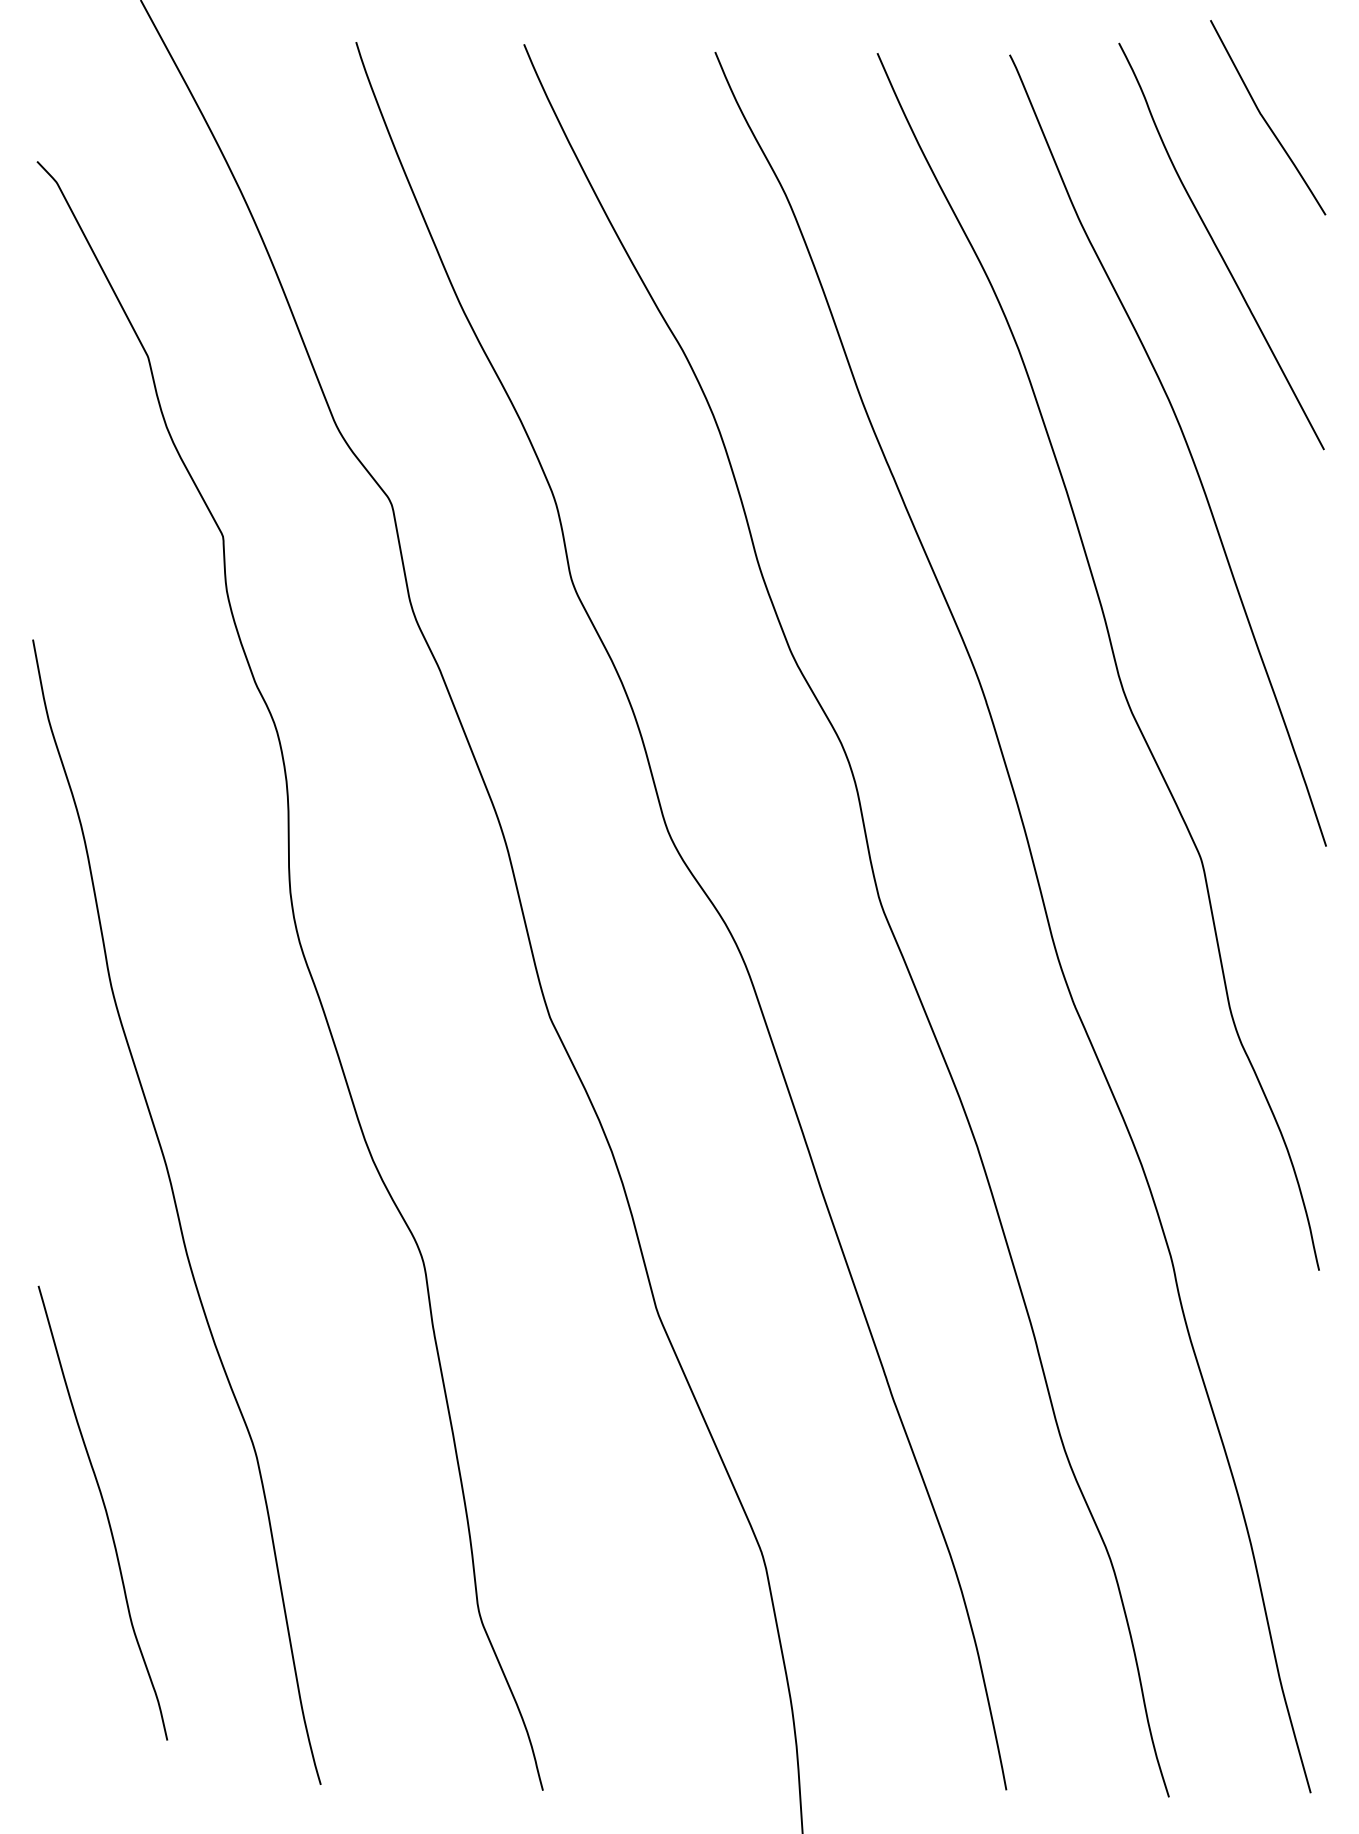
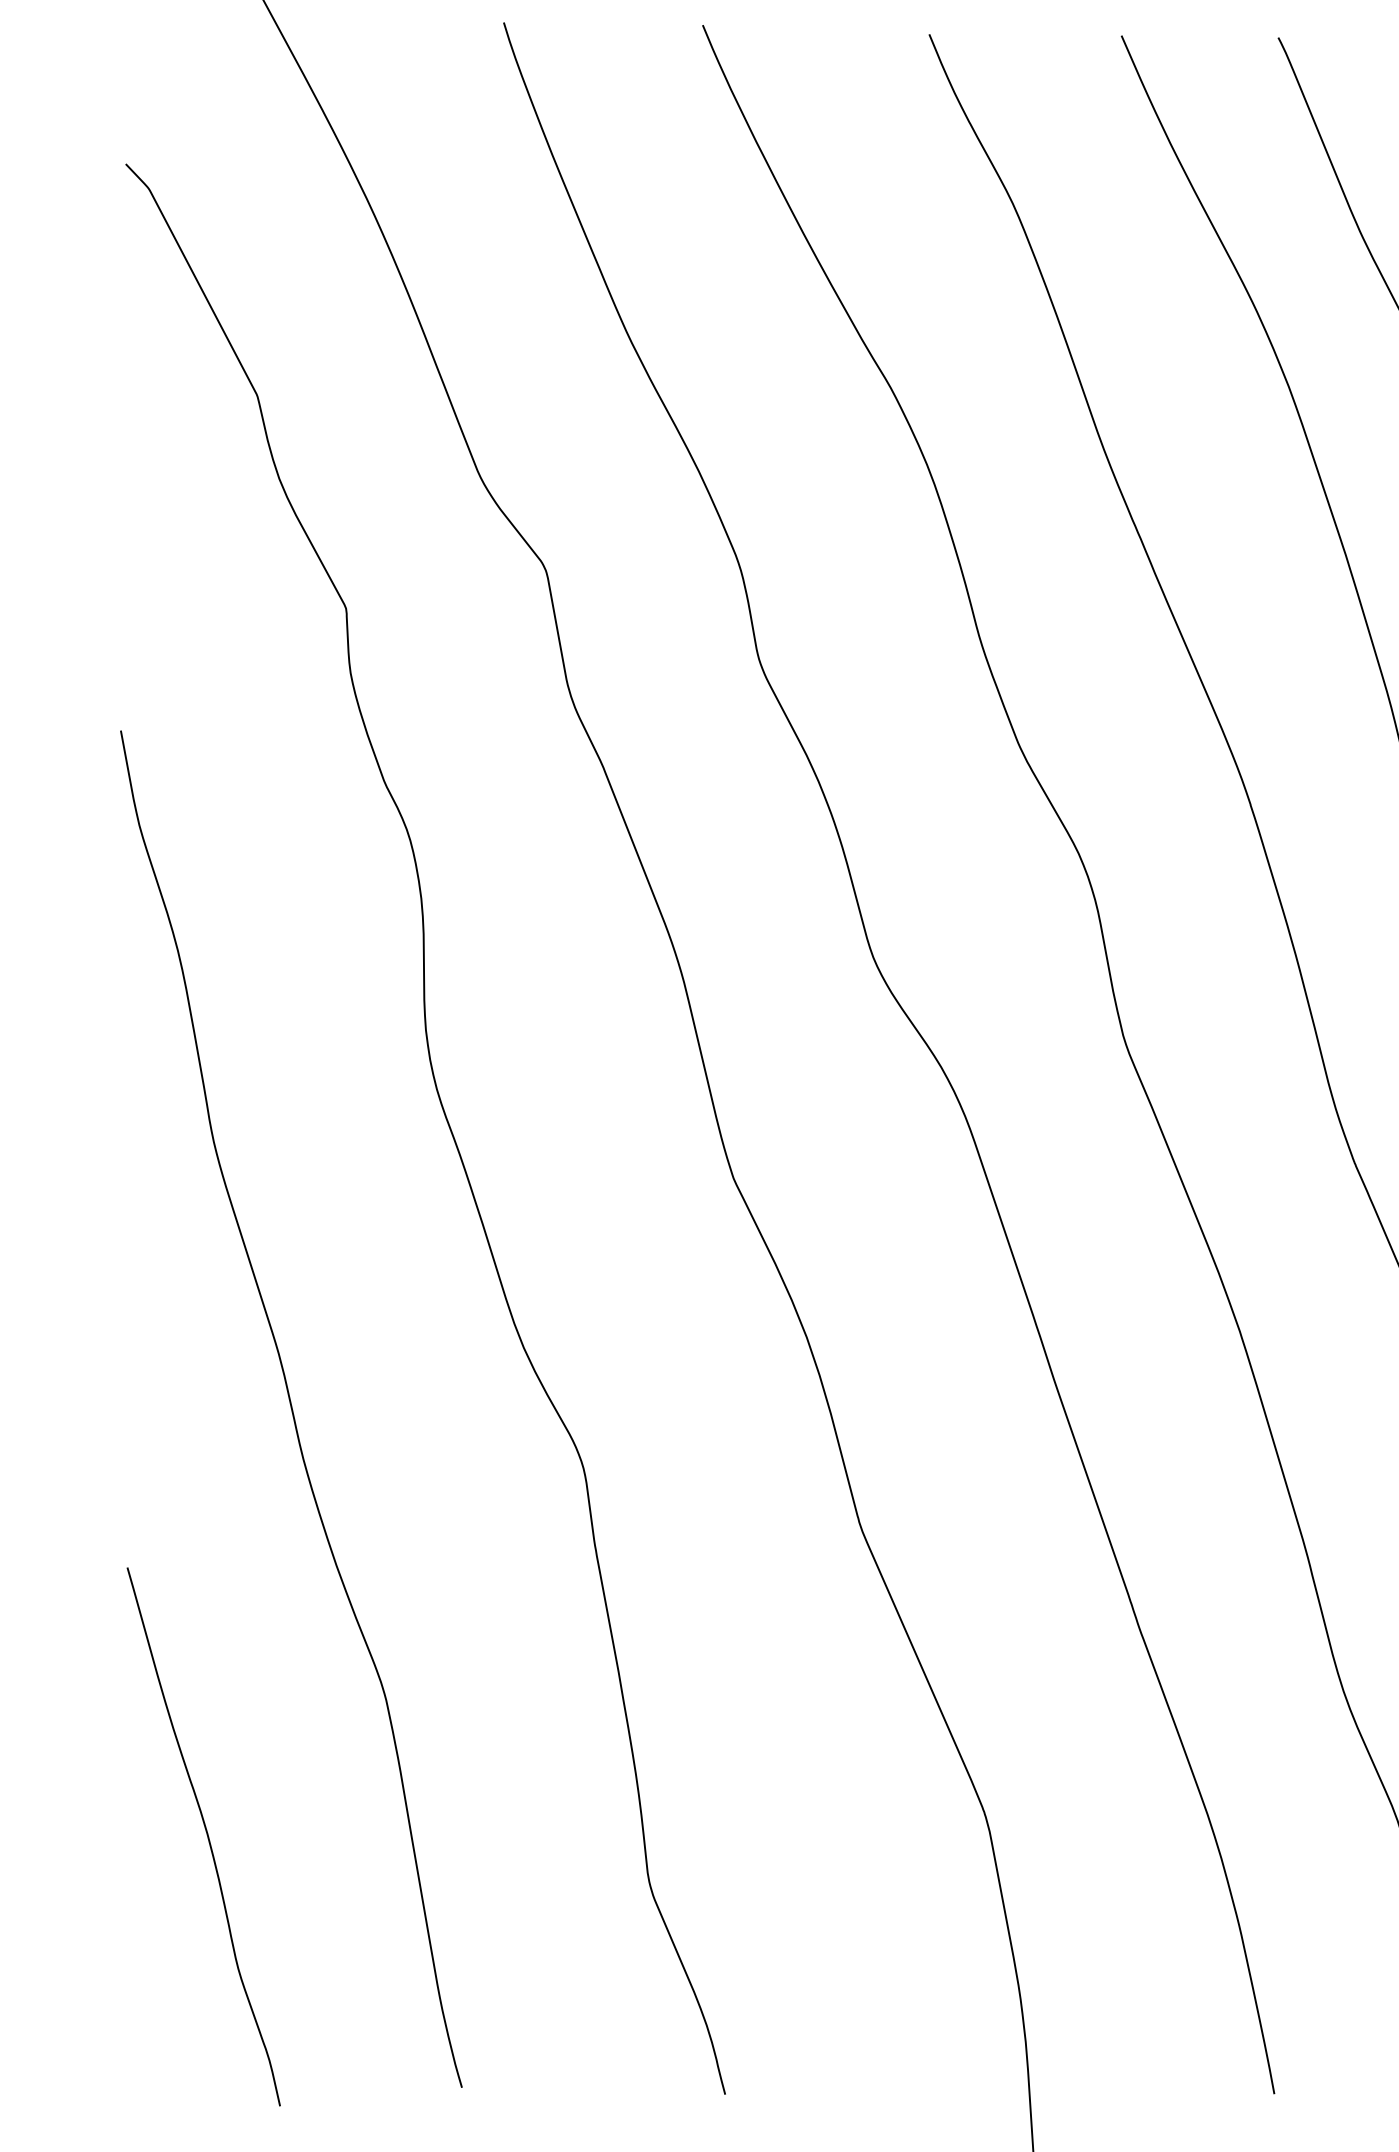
curve: (105, 1512) -> (206, 1836), moved

